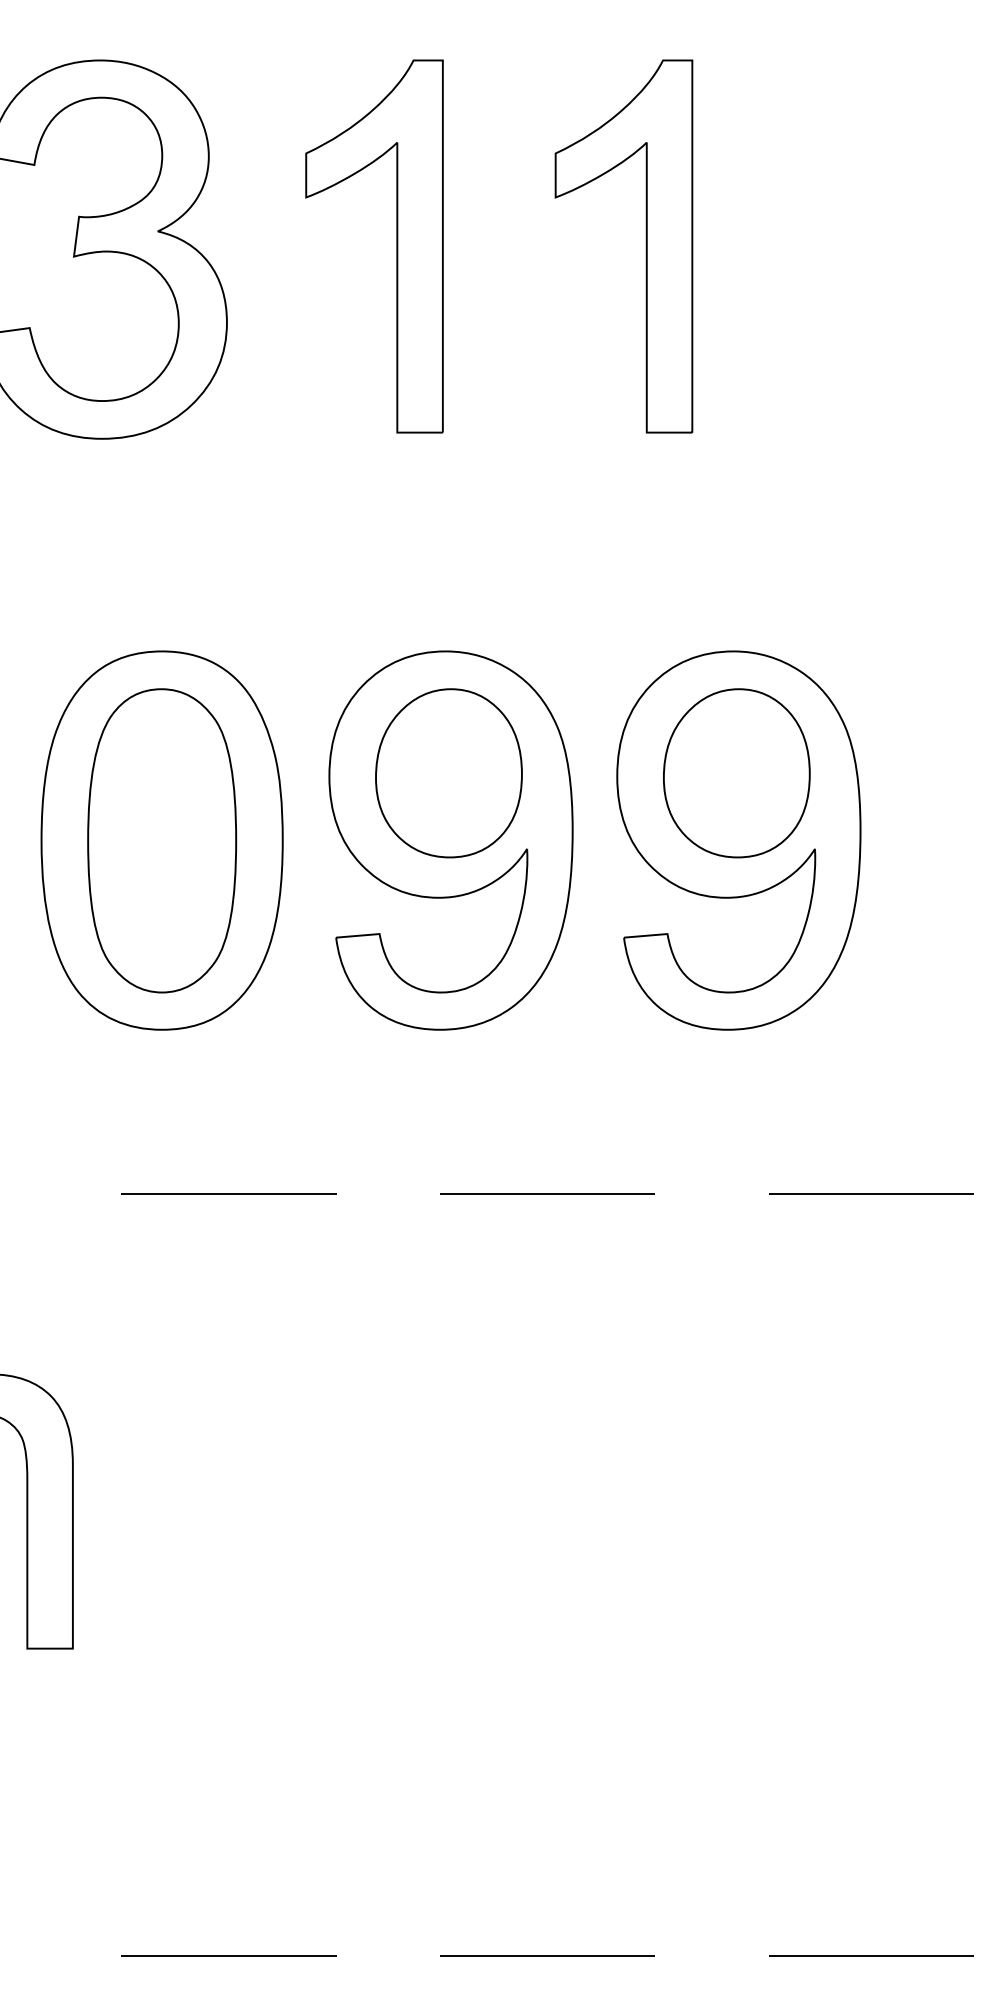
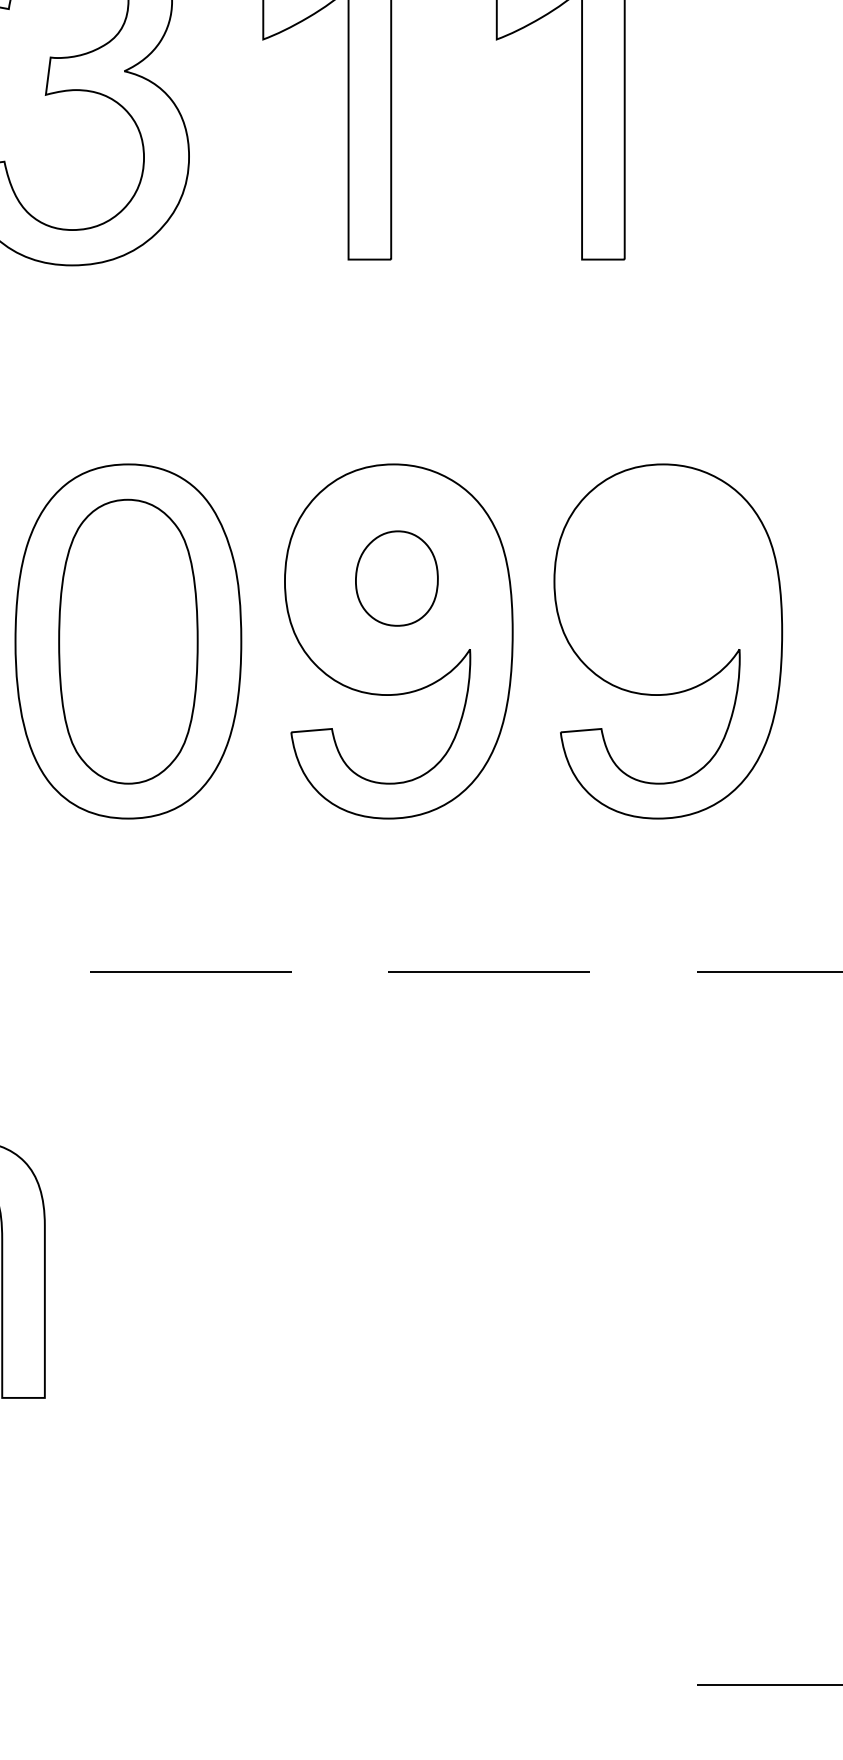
part: (448, 773) -> (396, 578), size x0.6
part: (736, 773) -> (666, 578), removed
line: (228, 1955) -> (190, 1685), removed
line: (547, 1955) -> (489, 1685), removed

